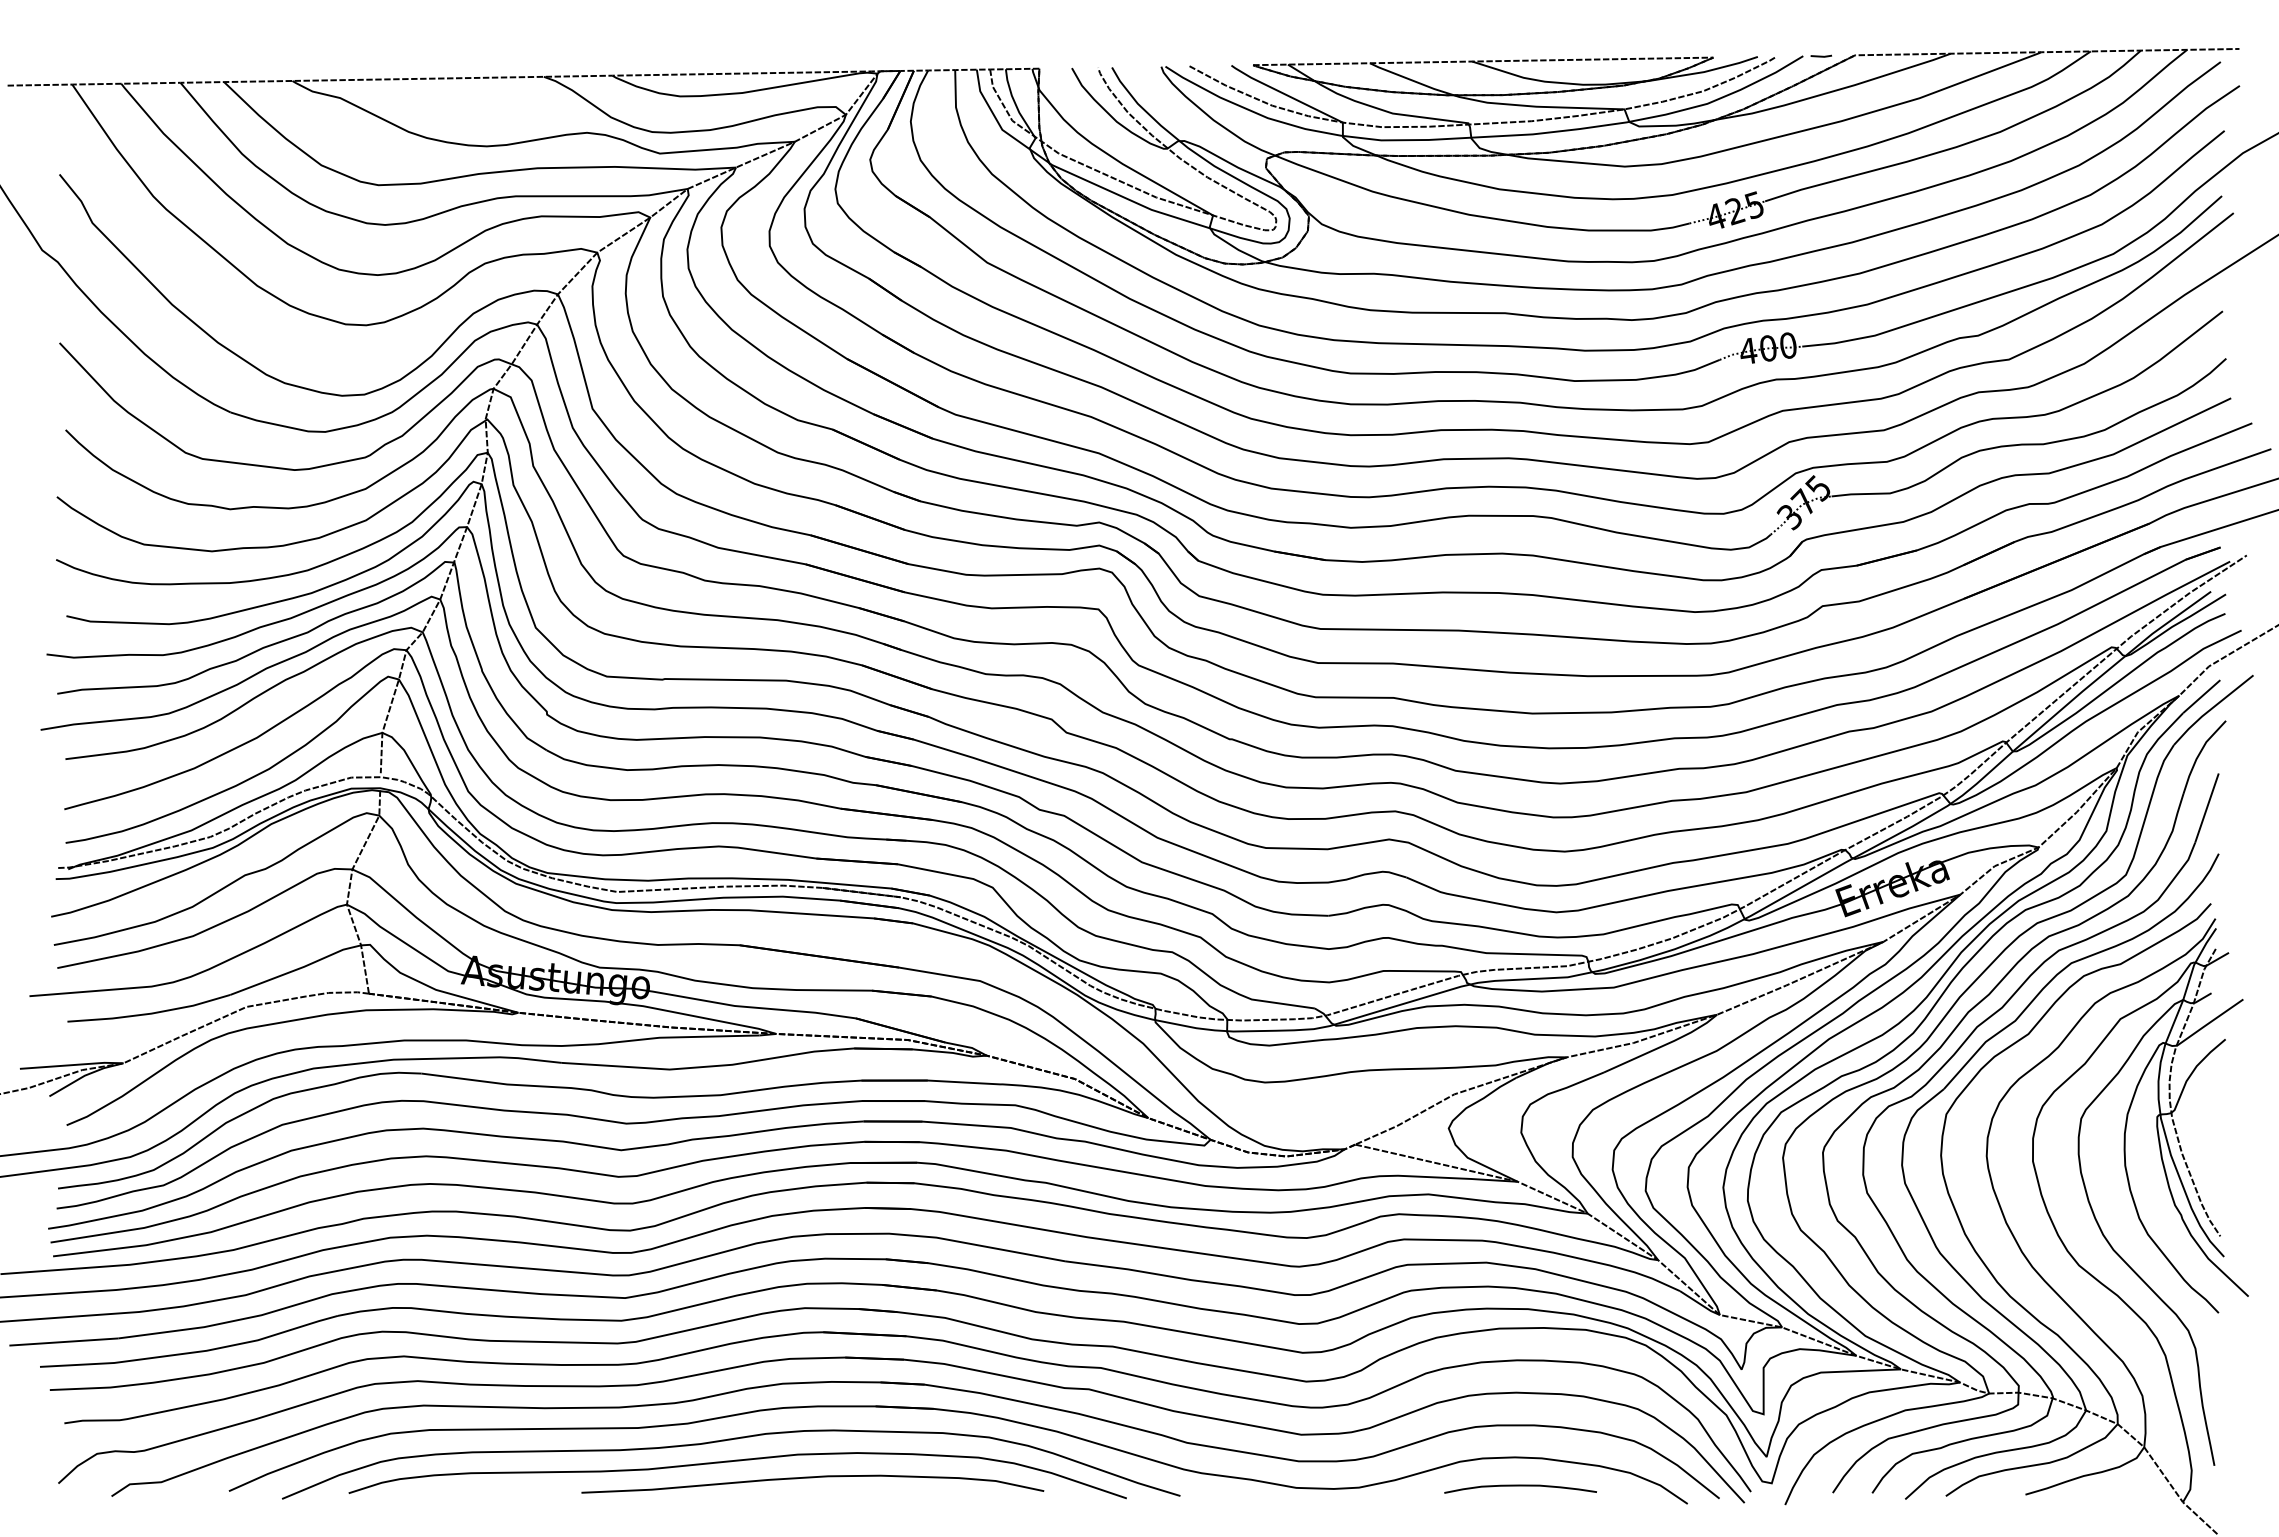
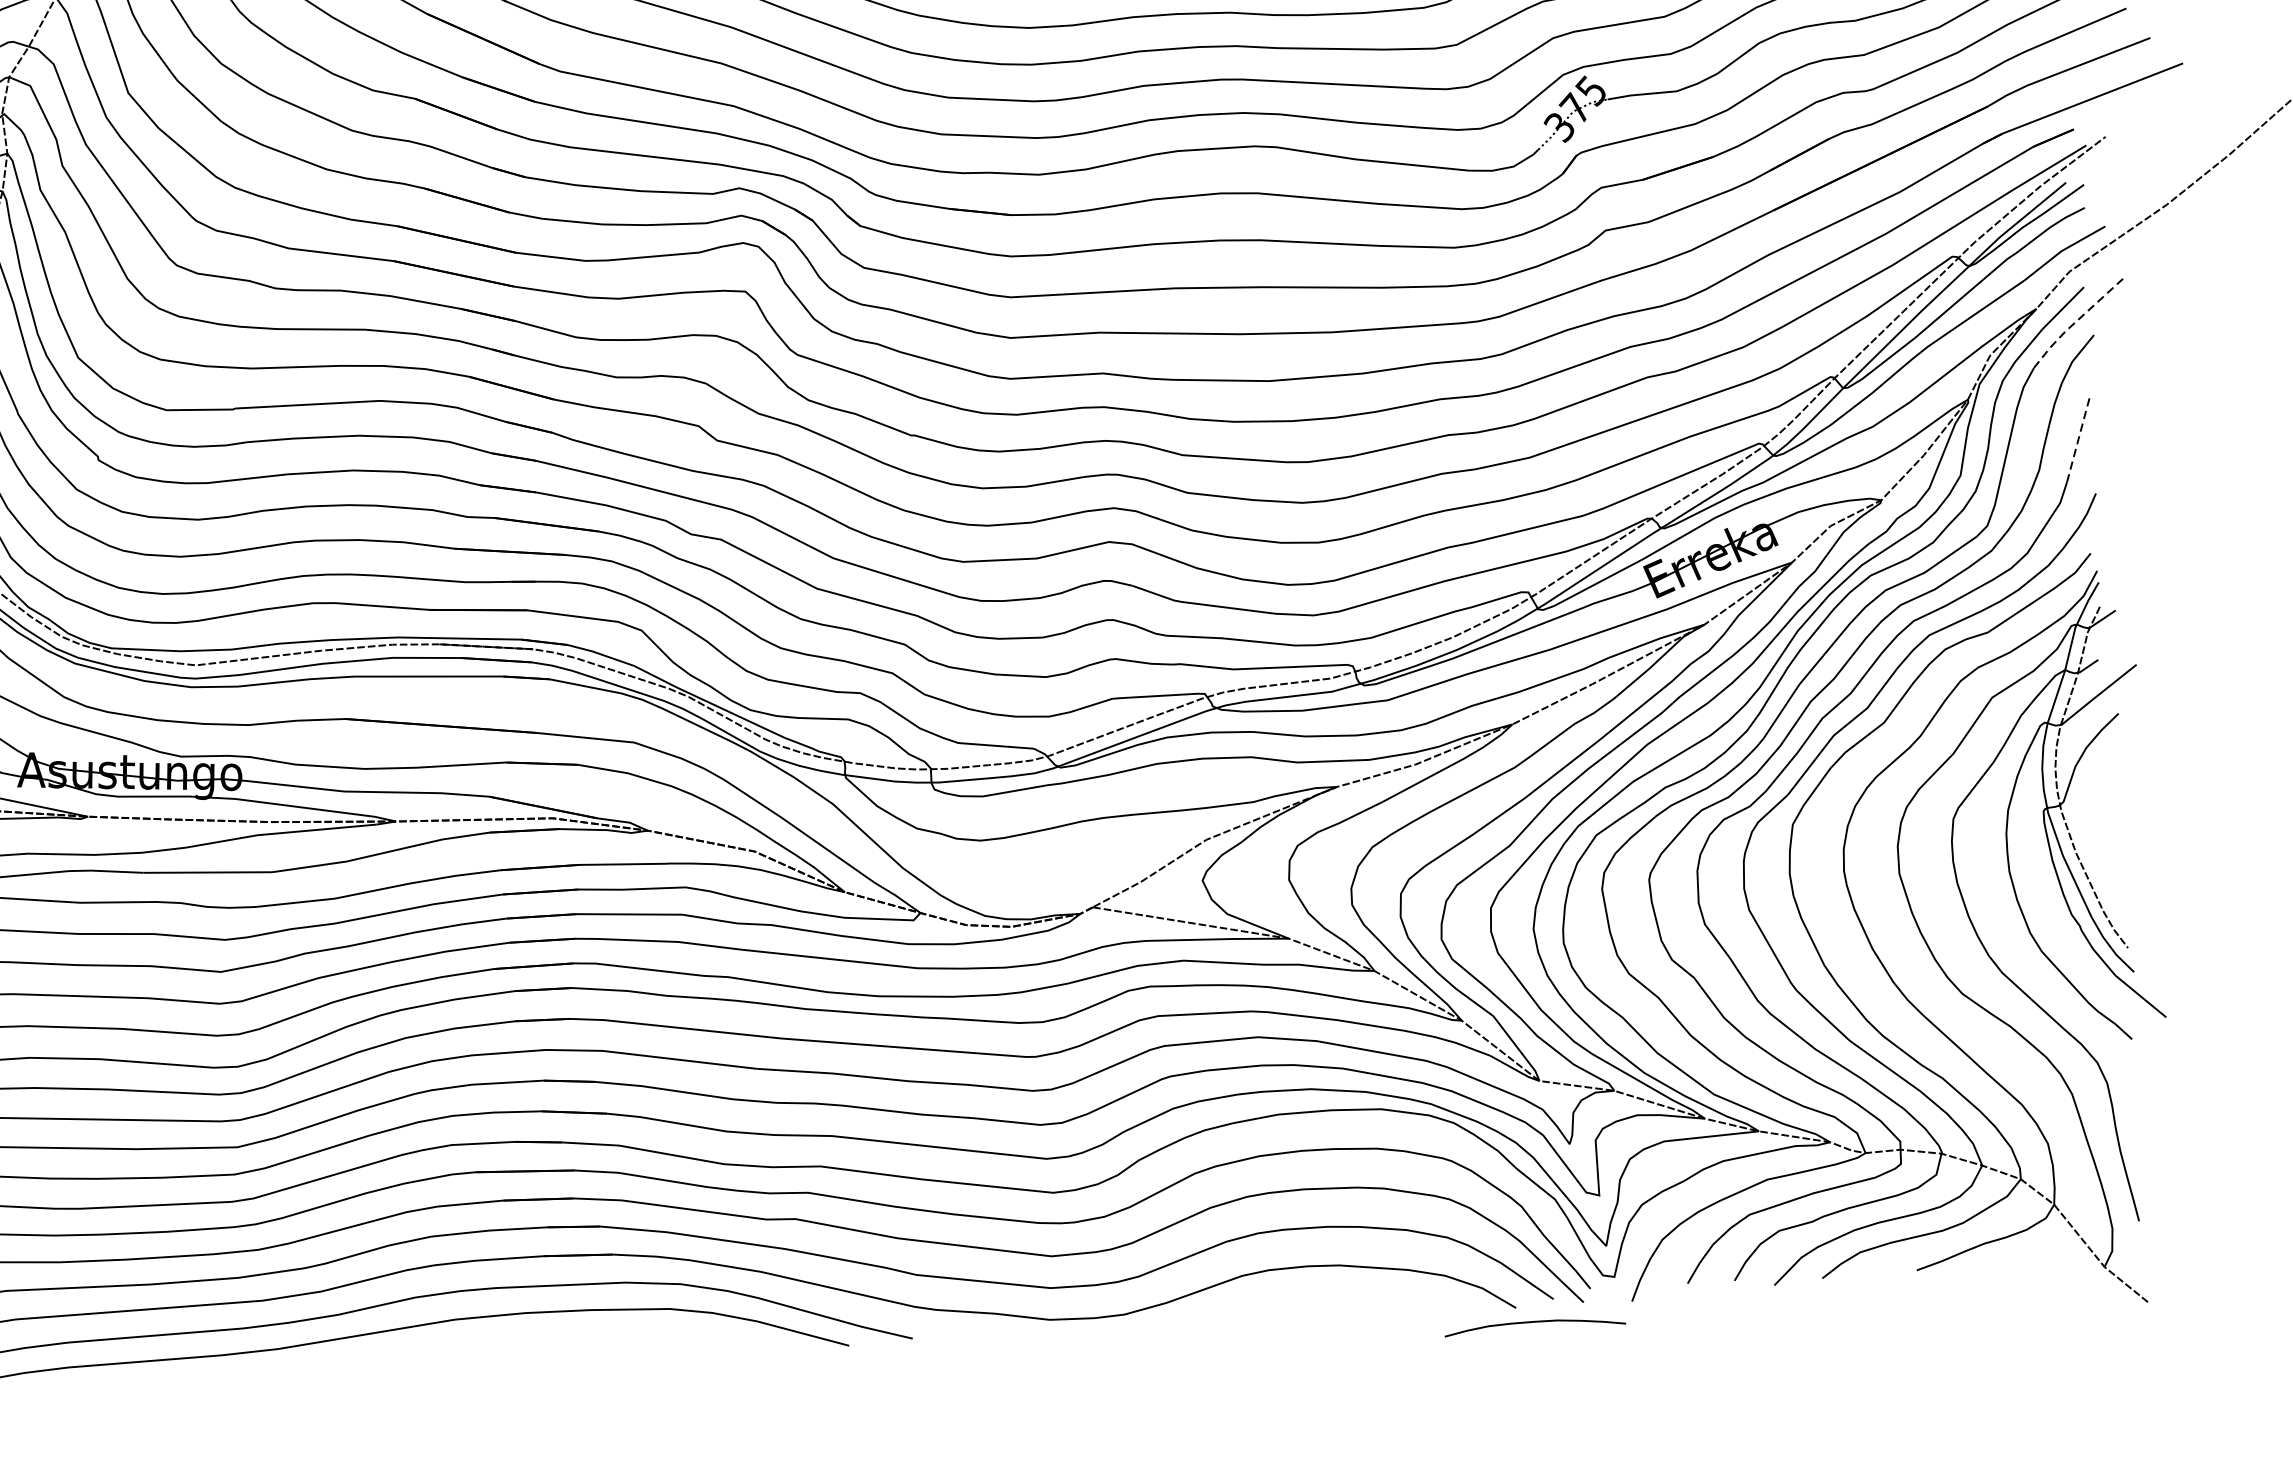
line: (2211, 709) -> (2075, 322), solid -> dashed
line: (2206, 808) -> (2077, 440), solid -> dashed
curve: (812, 1478) -> (474, 1346), removed
curve: (1520, 1486) -> (1534, 1322), moved

